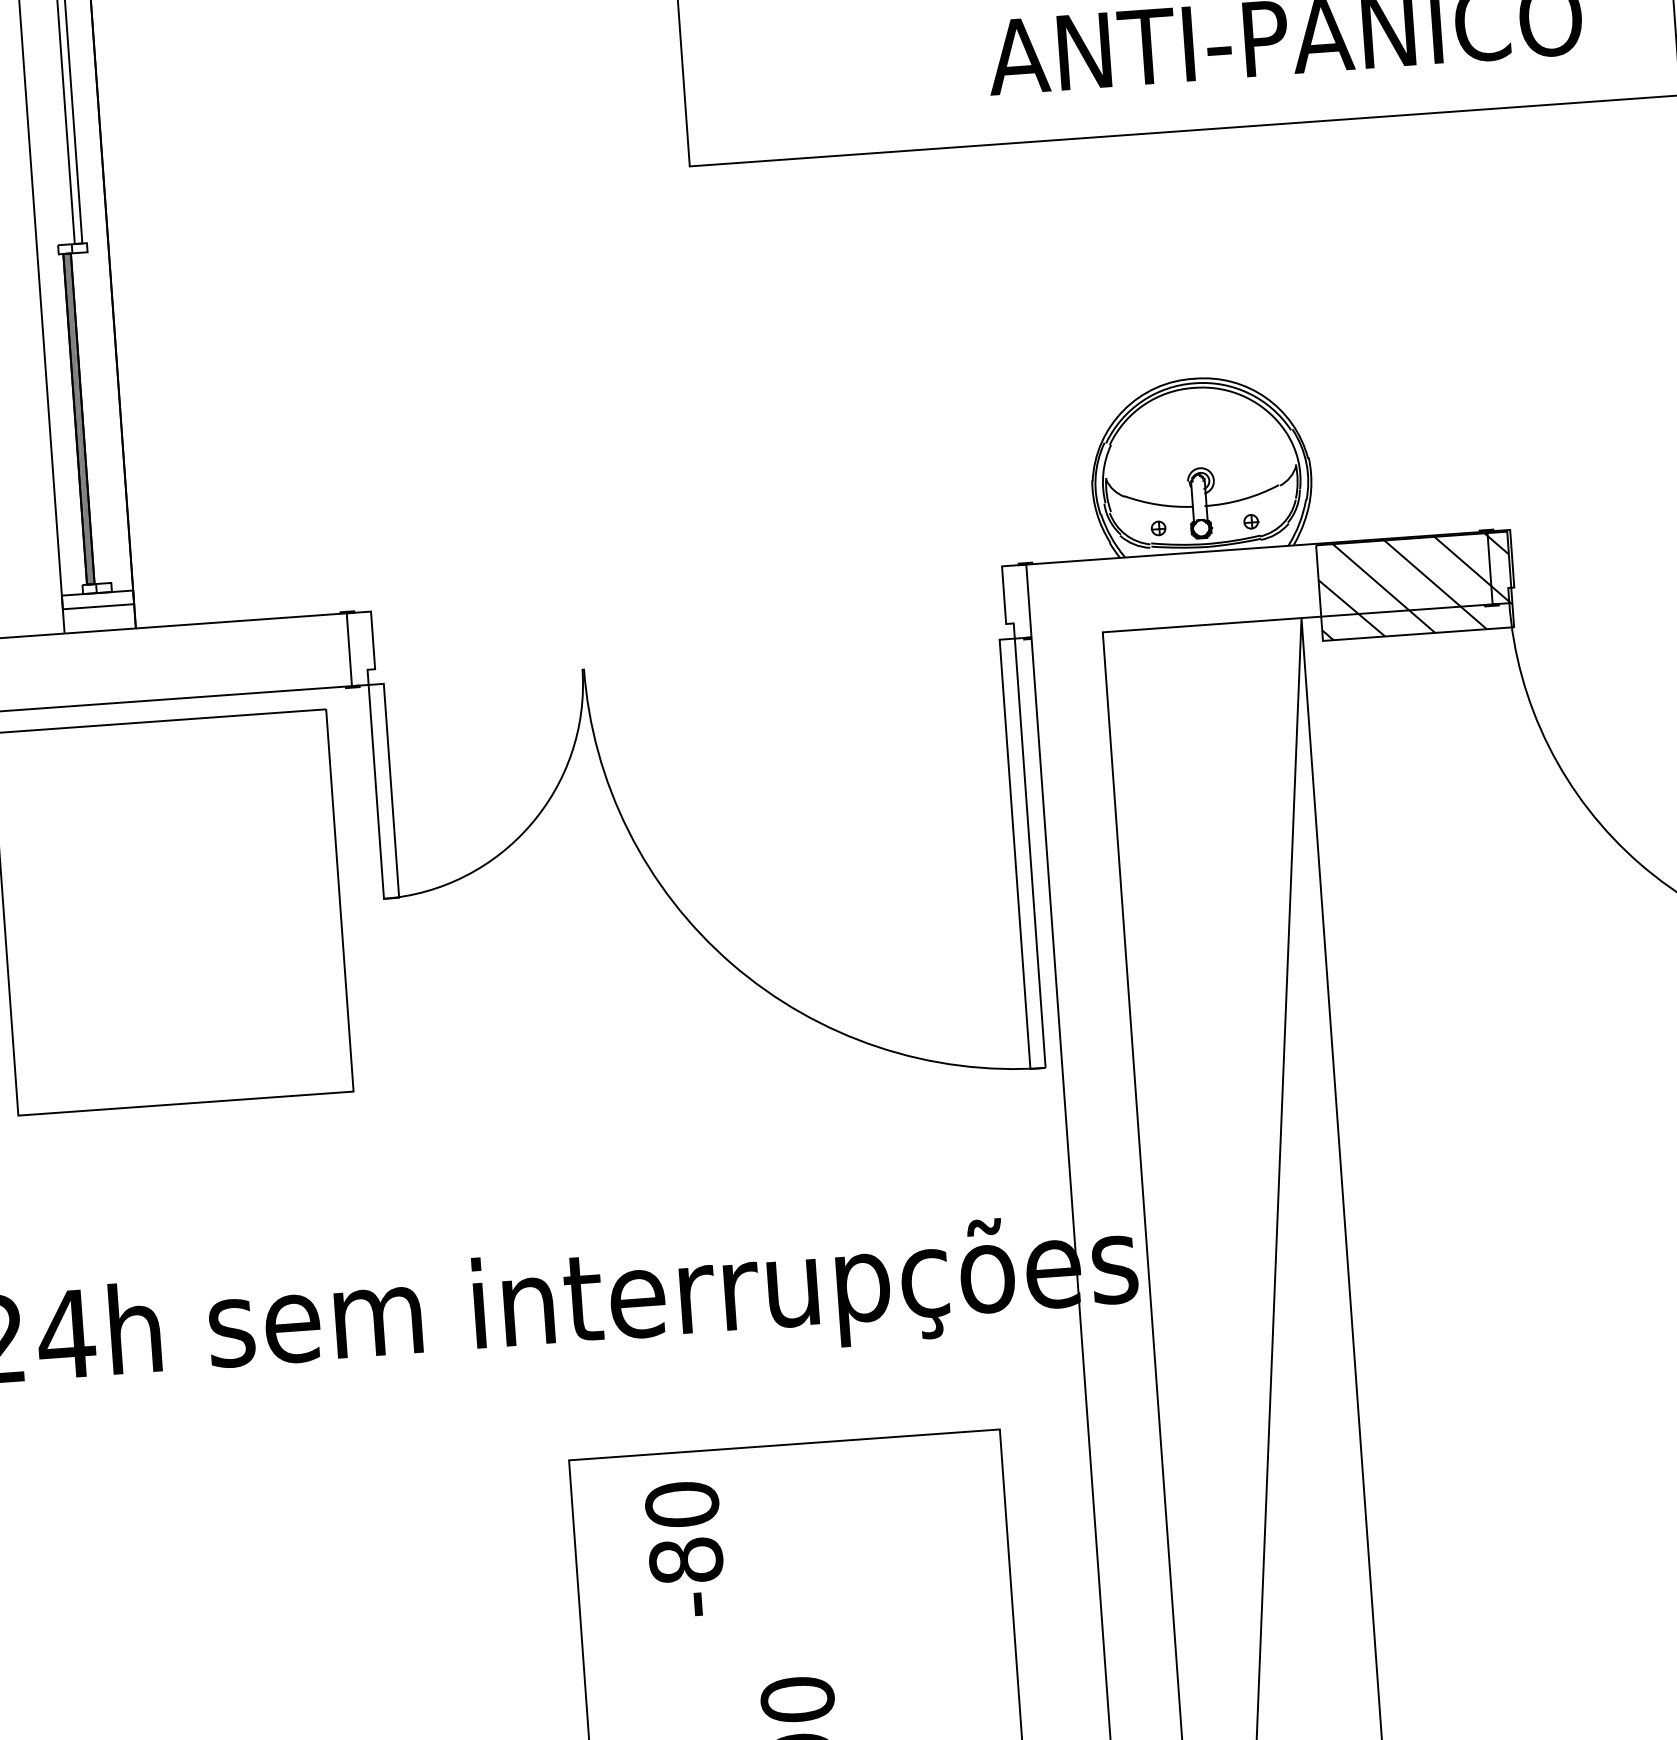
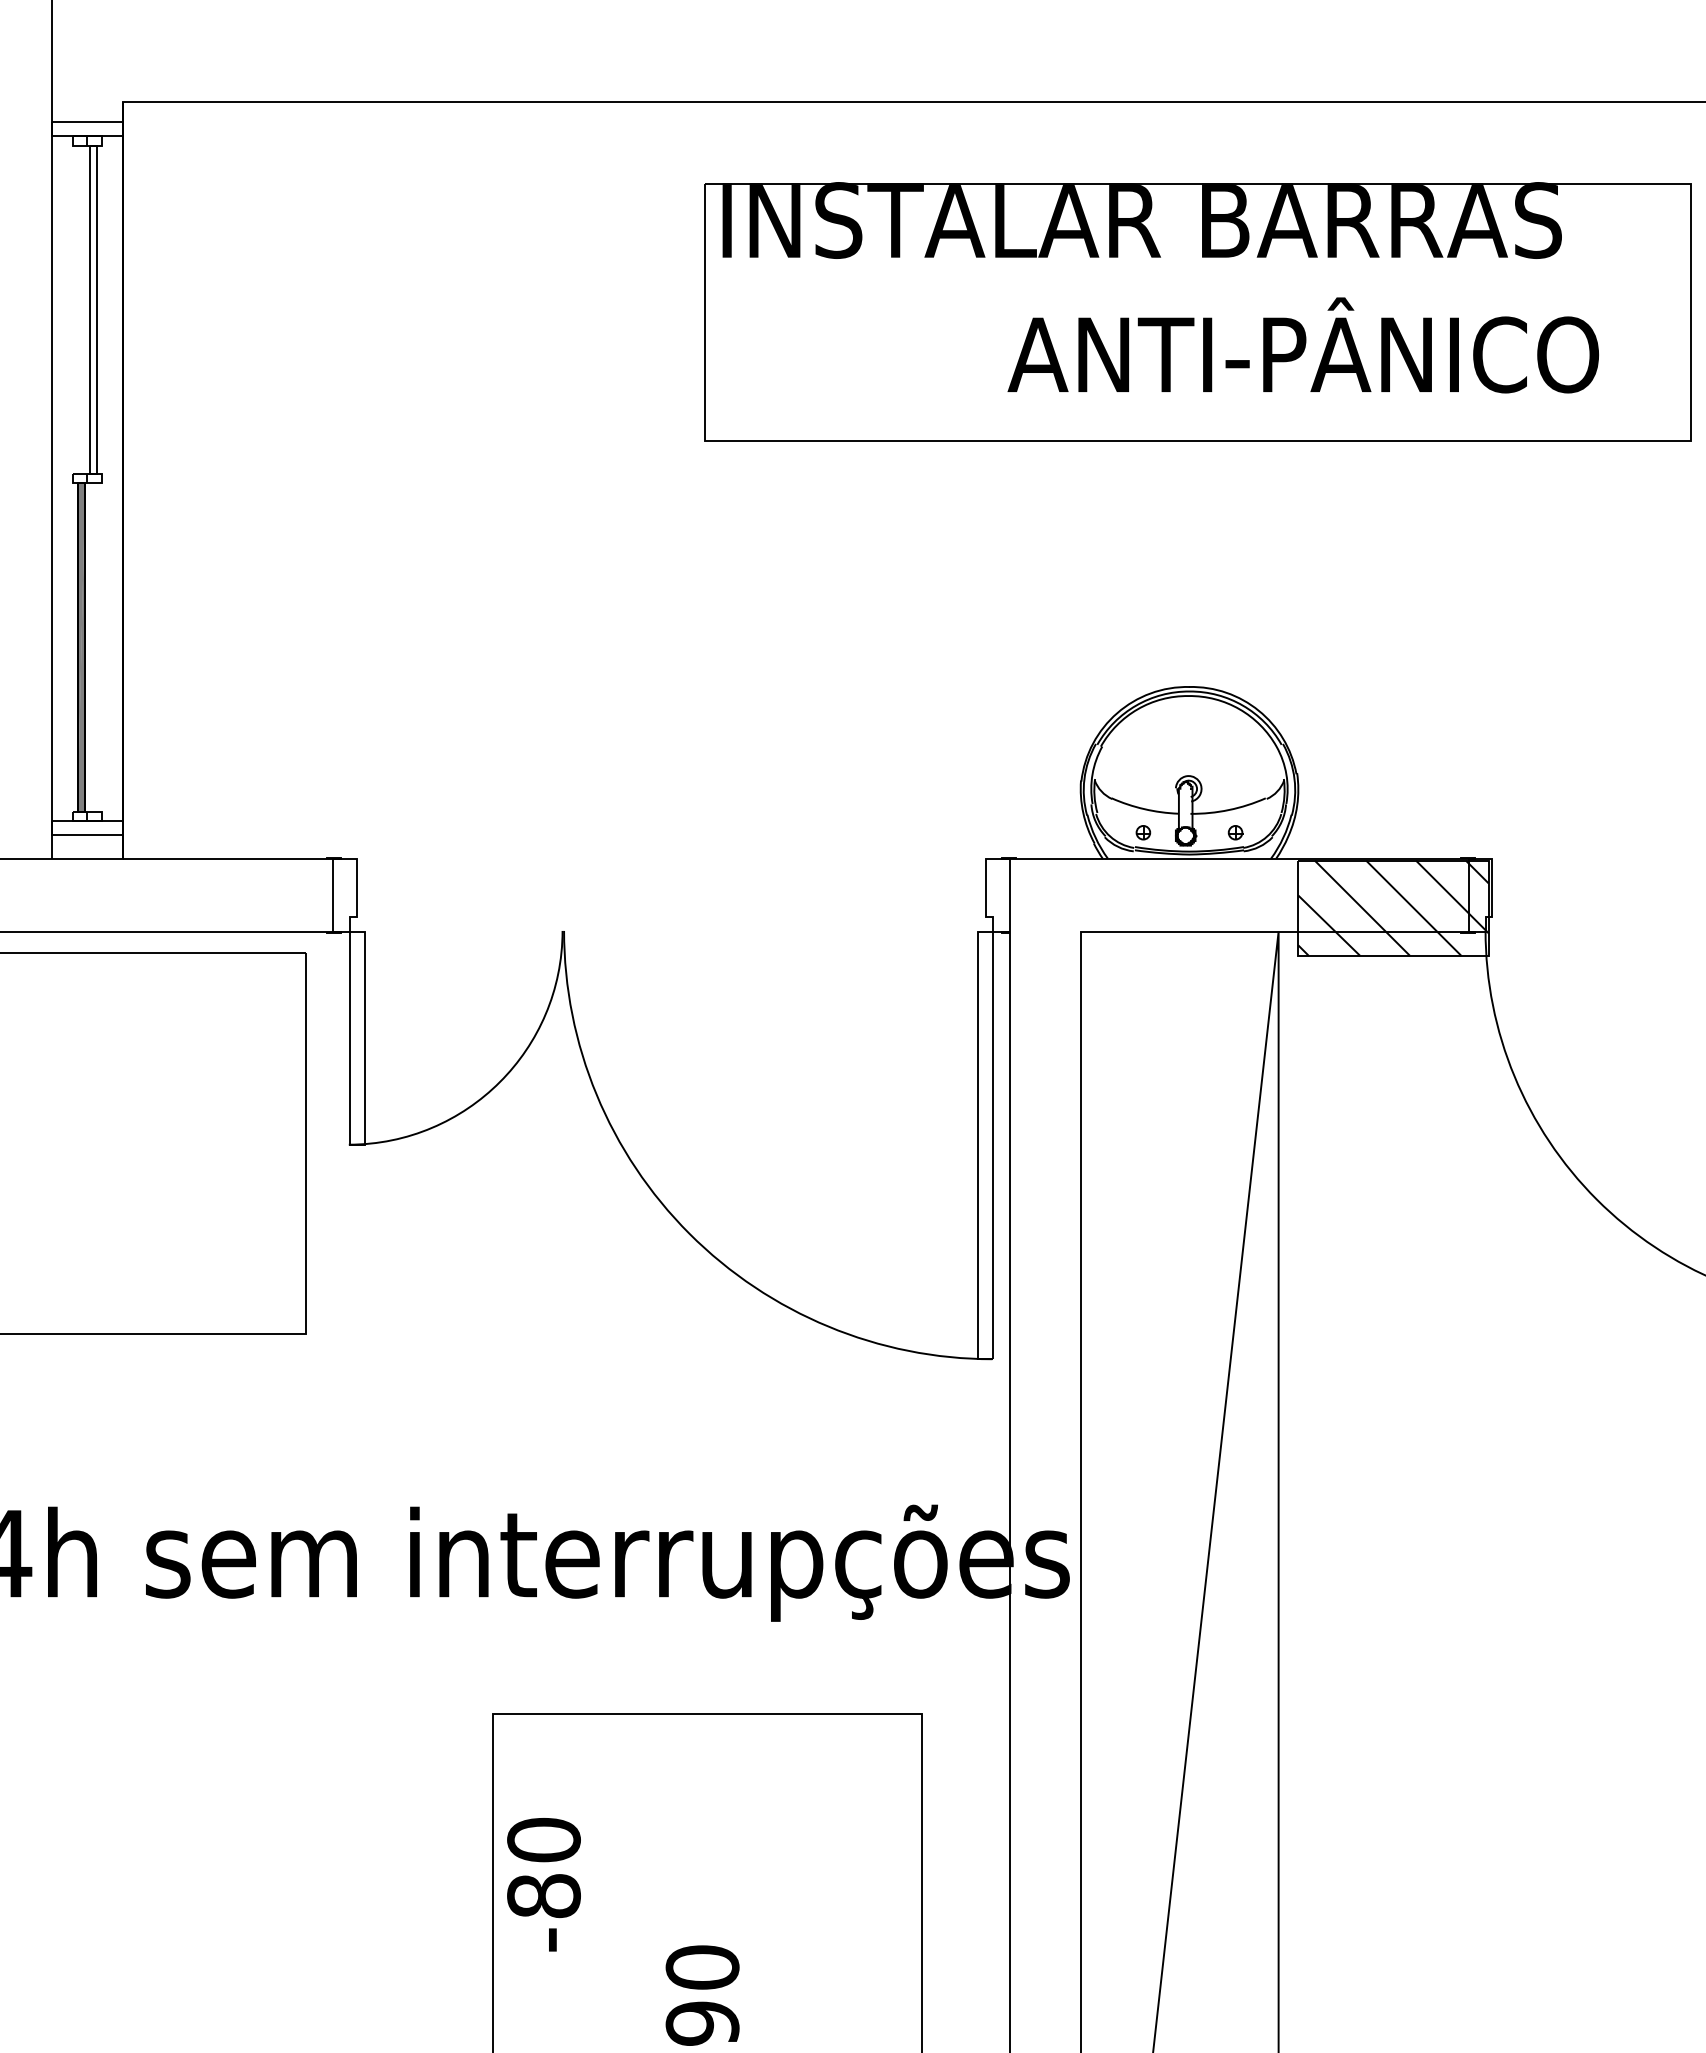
text: (684, 1549) -> (543, 1884), moved

